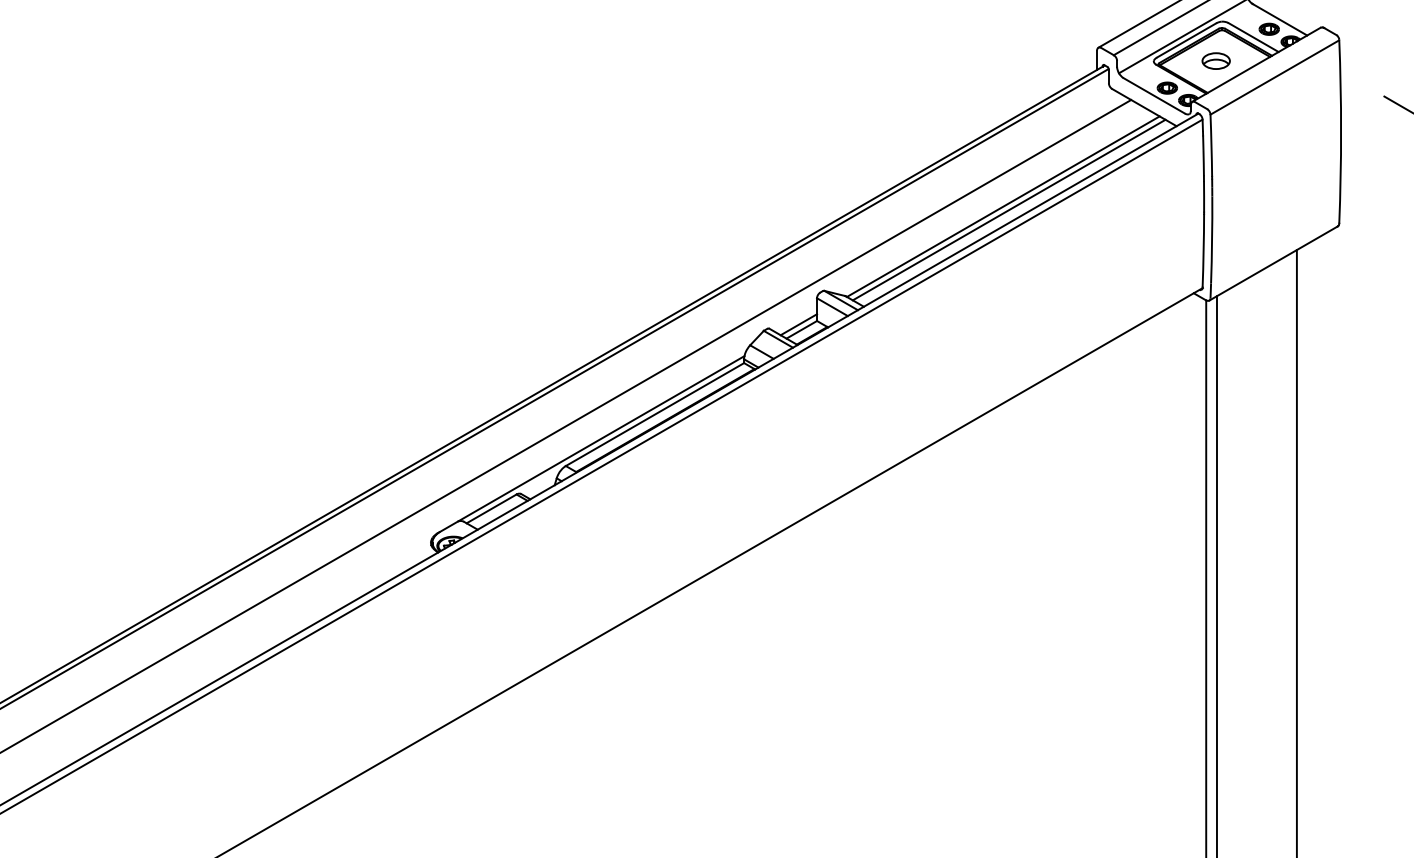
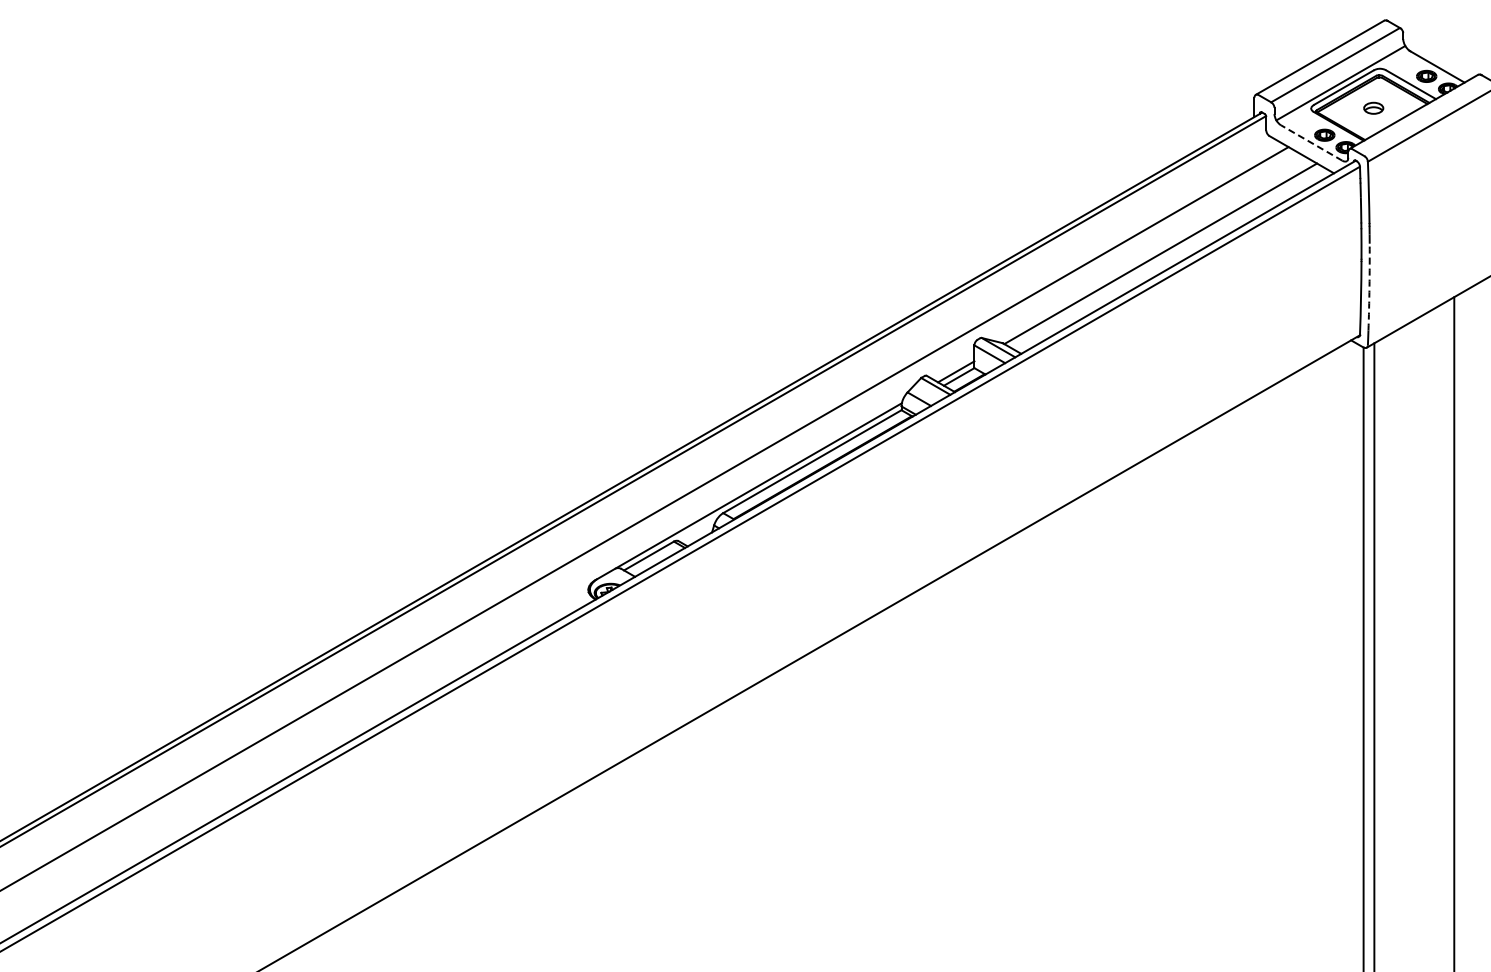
part: (1216, 61) -> (1373, 108), size x0.7
line: (1154, 95) -> (1311, 142), solid -> dashed
line: (1009, 209) -> (1166, 256), removed
arc: (1212, 240) -> (1369, 287), solid -> dashed

